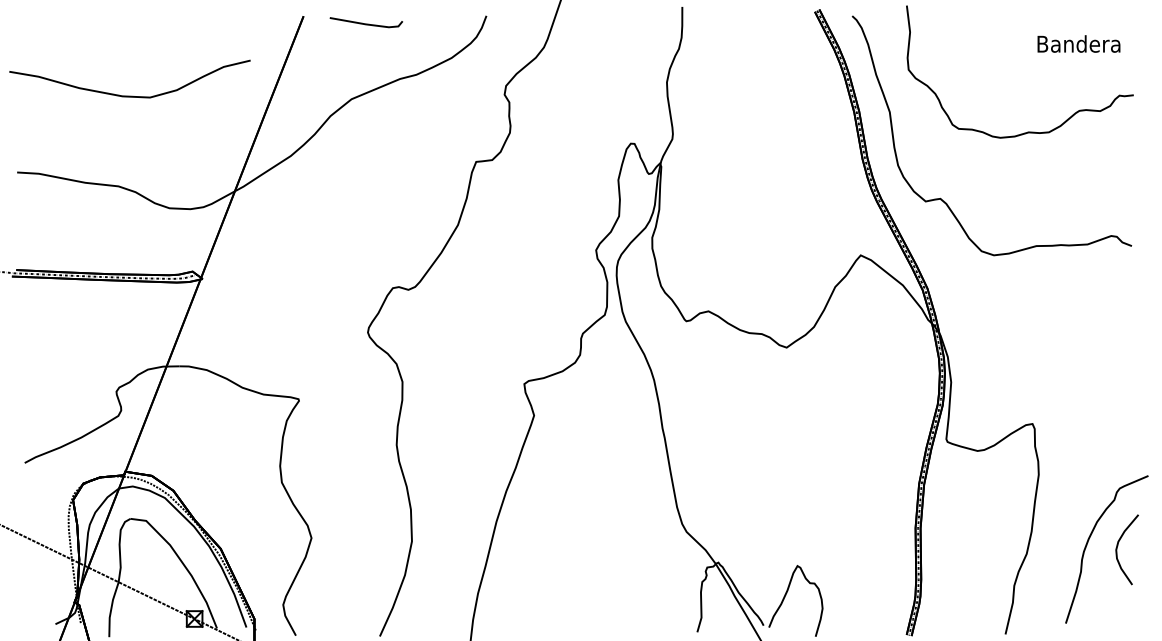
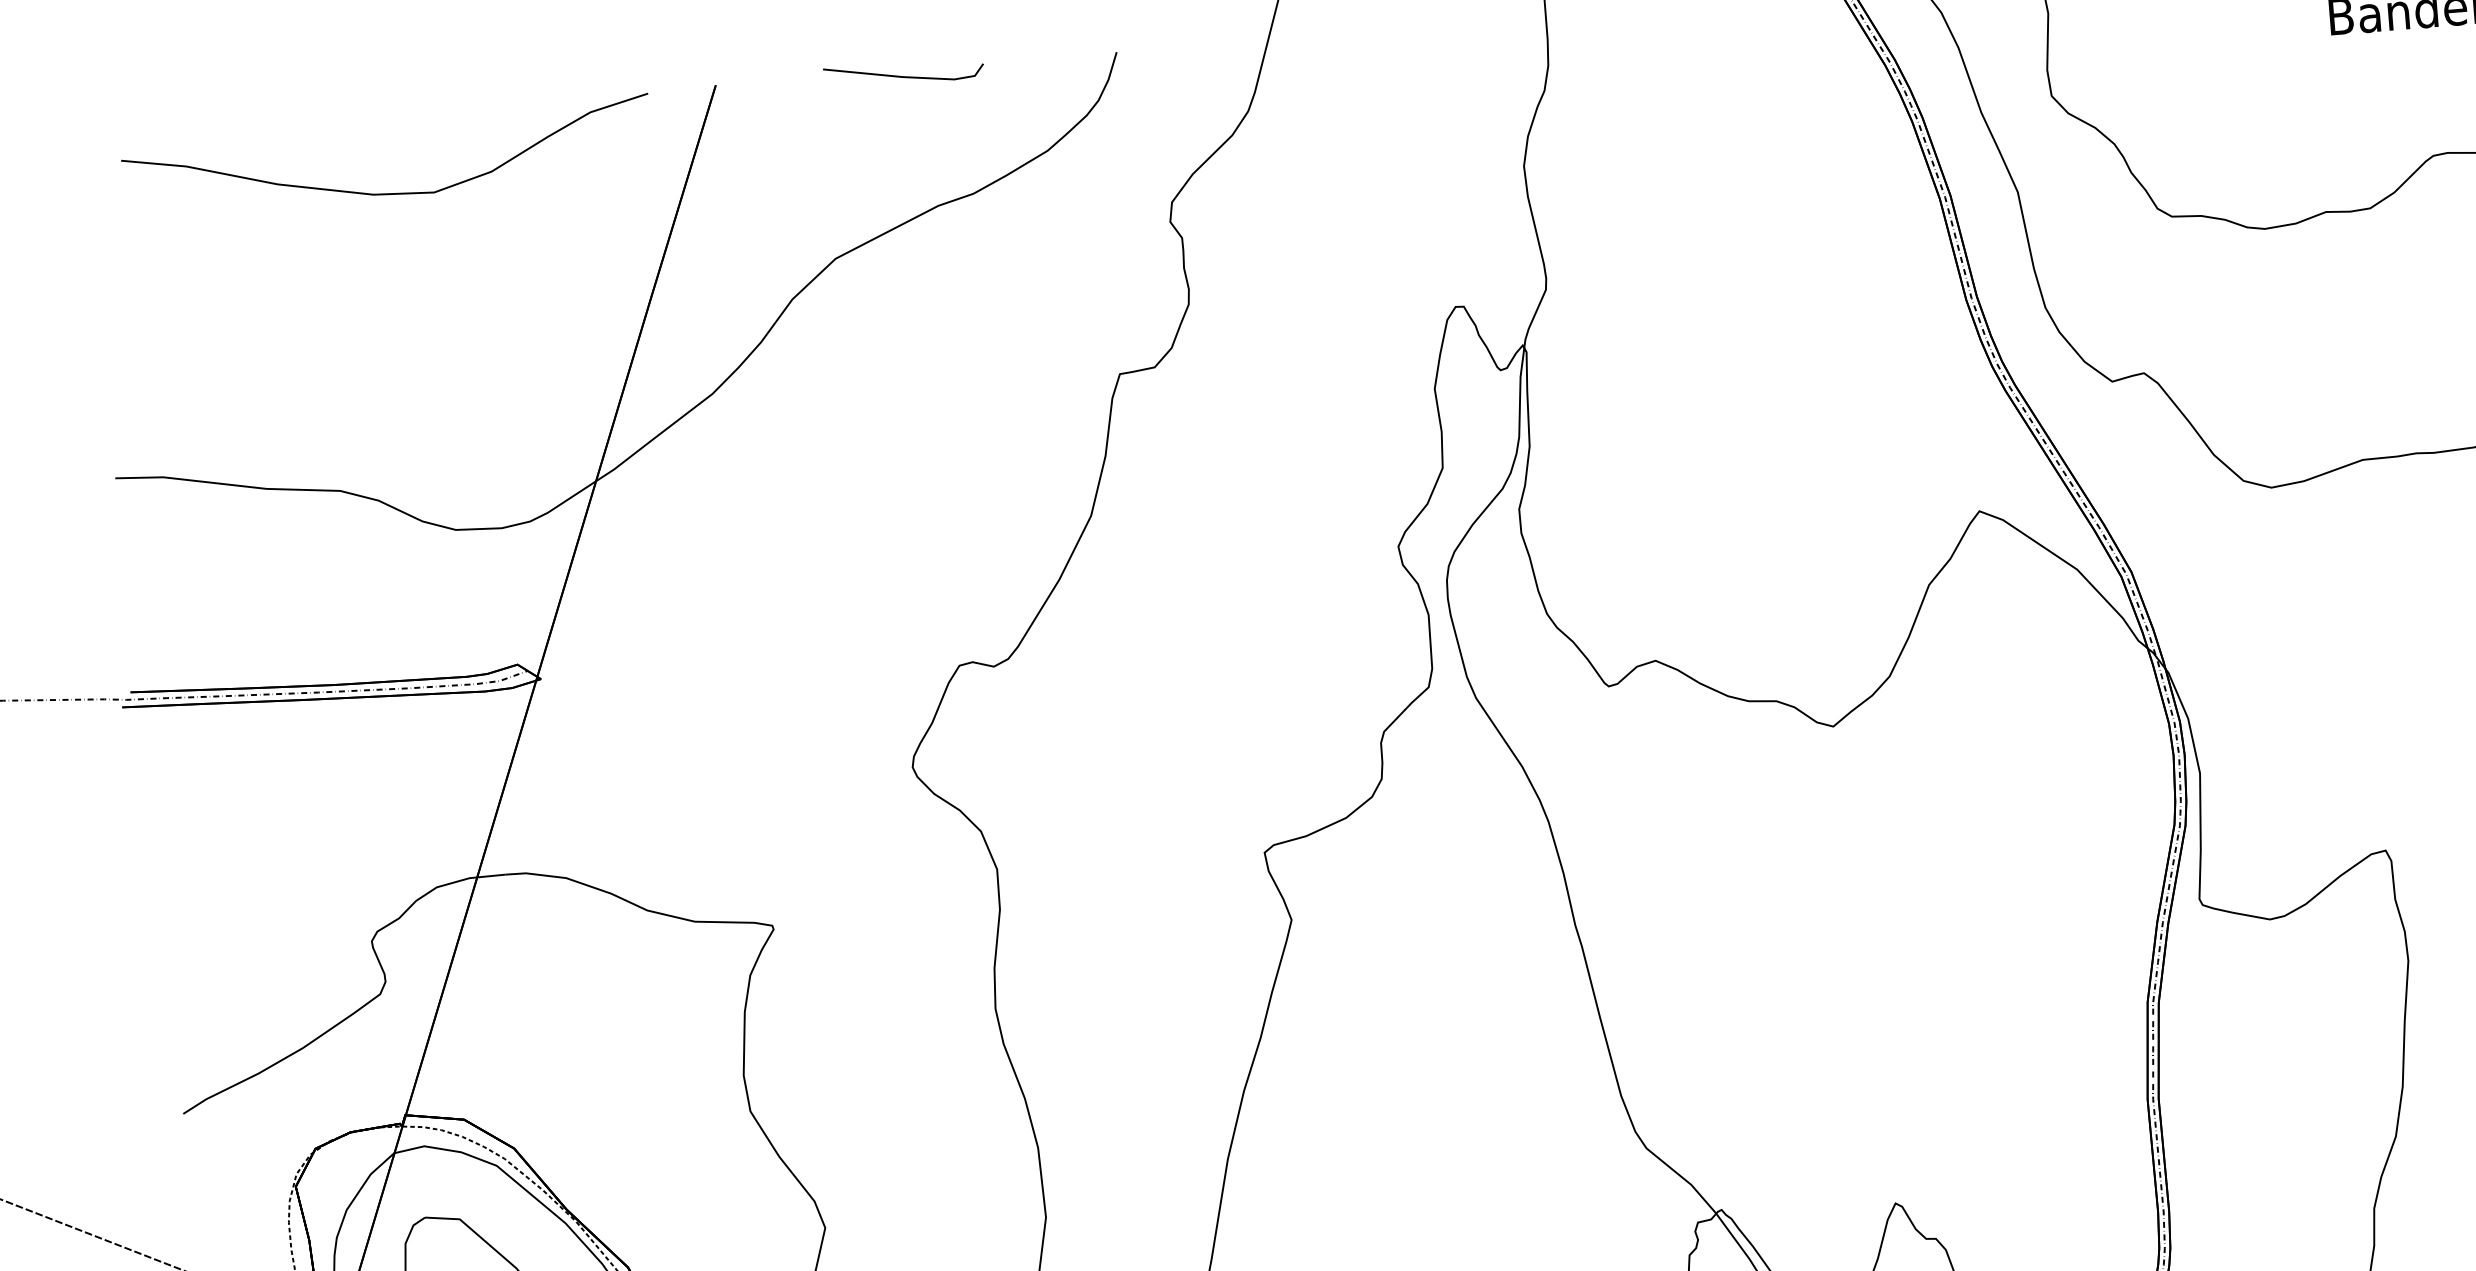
line: (366, 23) -> (904, 75), moved
curve: (129, 95) -> (388, 191), moved

